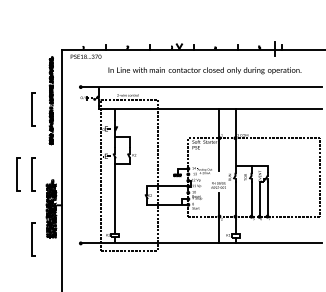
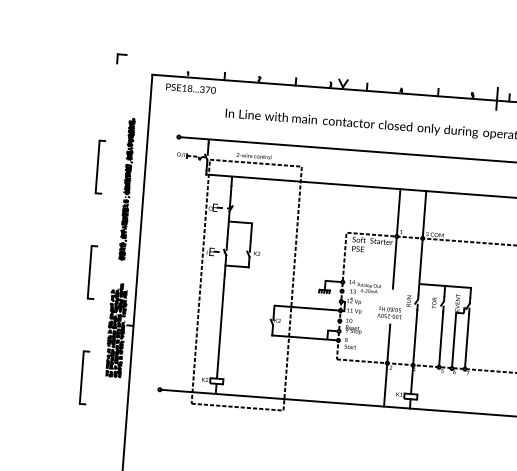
part: (41, 41) -> (120, 58), added
part: (50, 100) -> (125, 189), moved
line: (17, 174) -> (65, 270), removed

